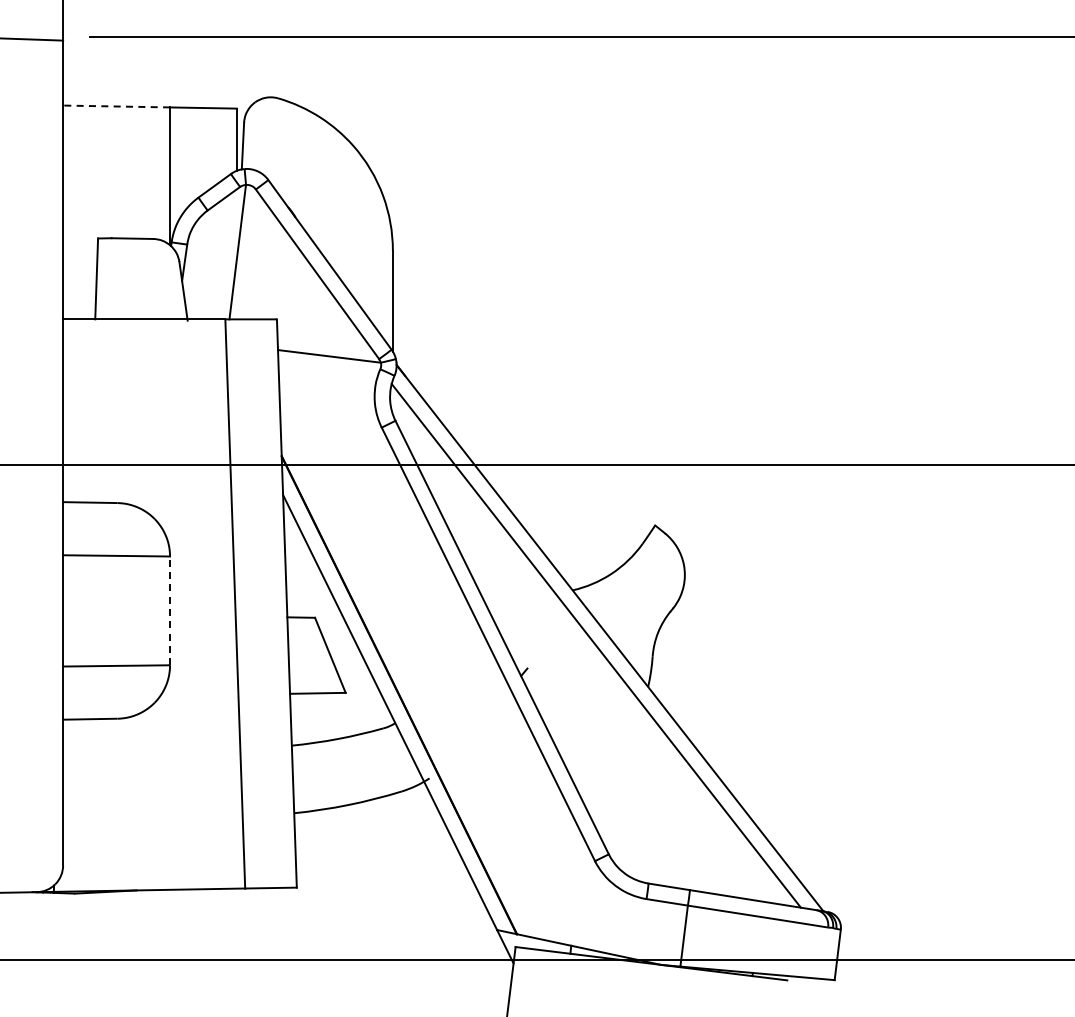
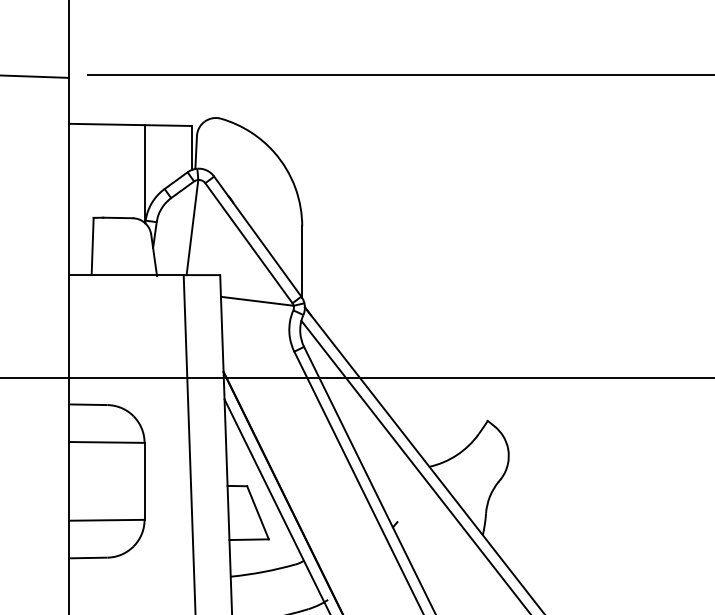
line: (116, 106) -> (106, 124), dashed -> solid
line: (170, 610) -> (144, 481), dashed -> solid

